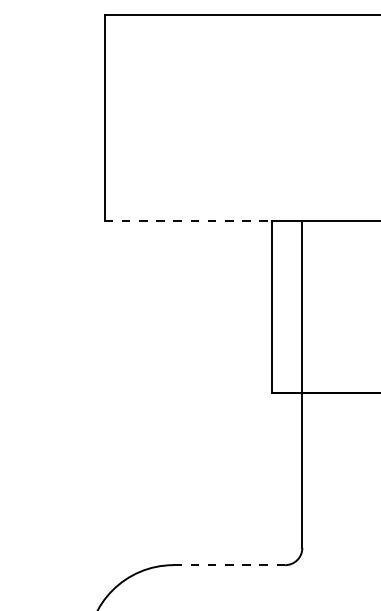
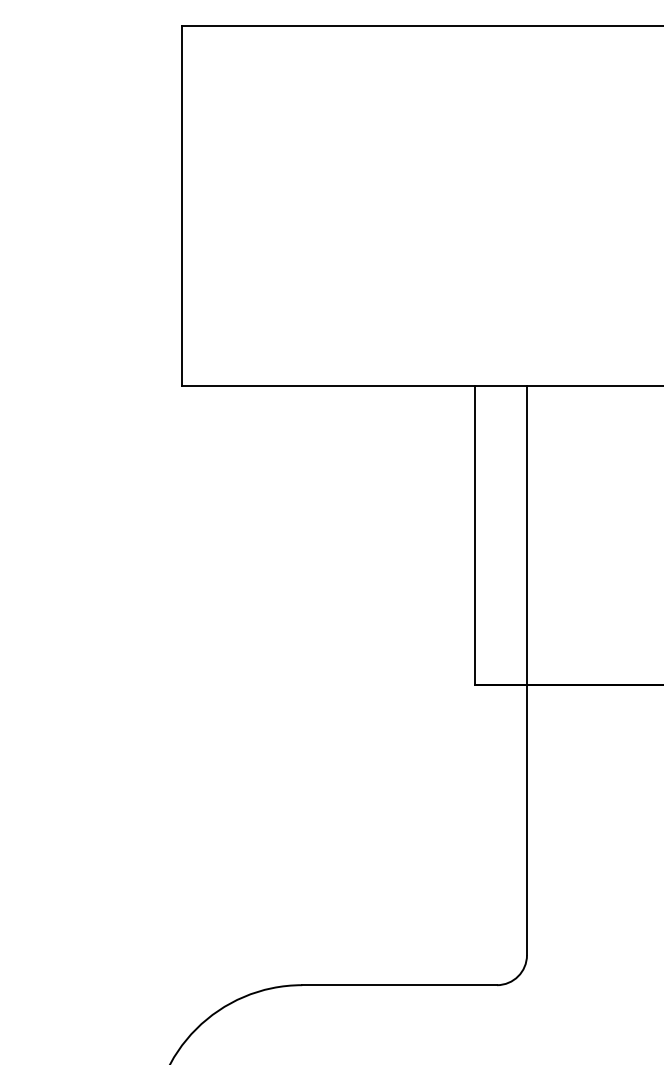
line: (188, 221) -> (328, 386), dashed -> solid
line: (229, 565) -> (399, 985), dashed -> solid

